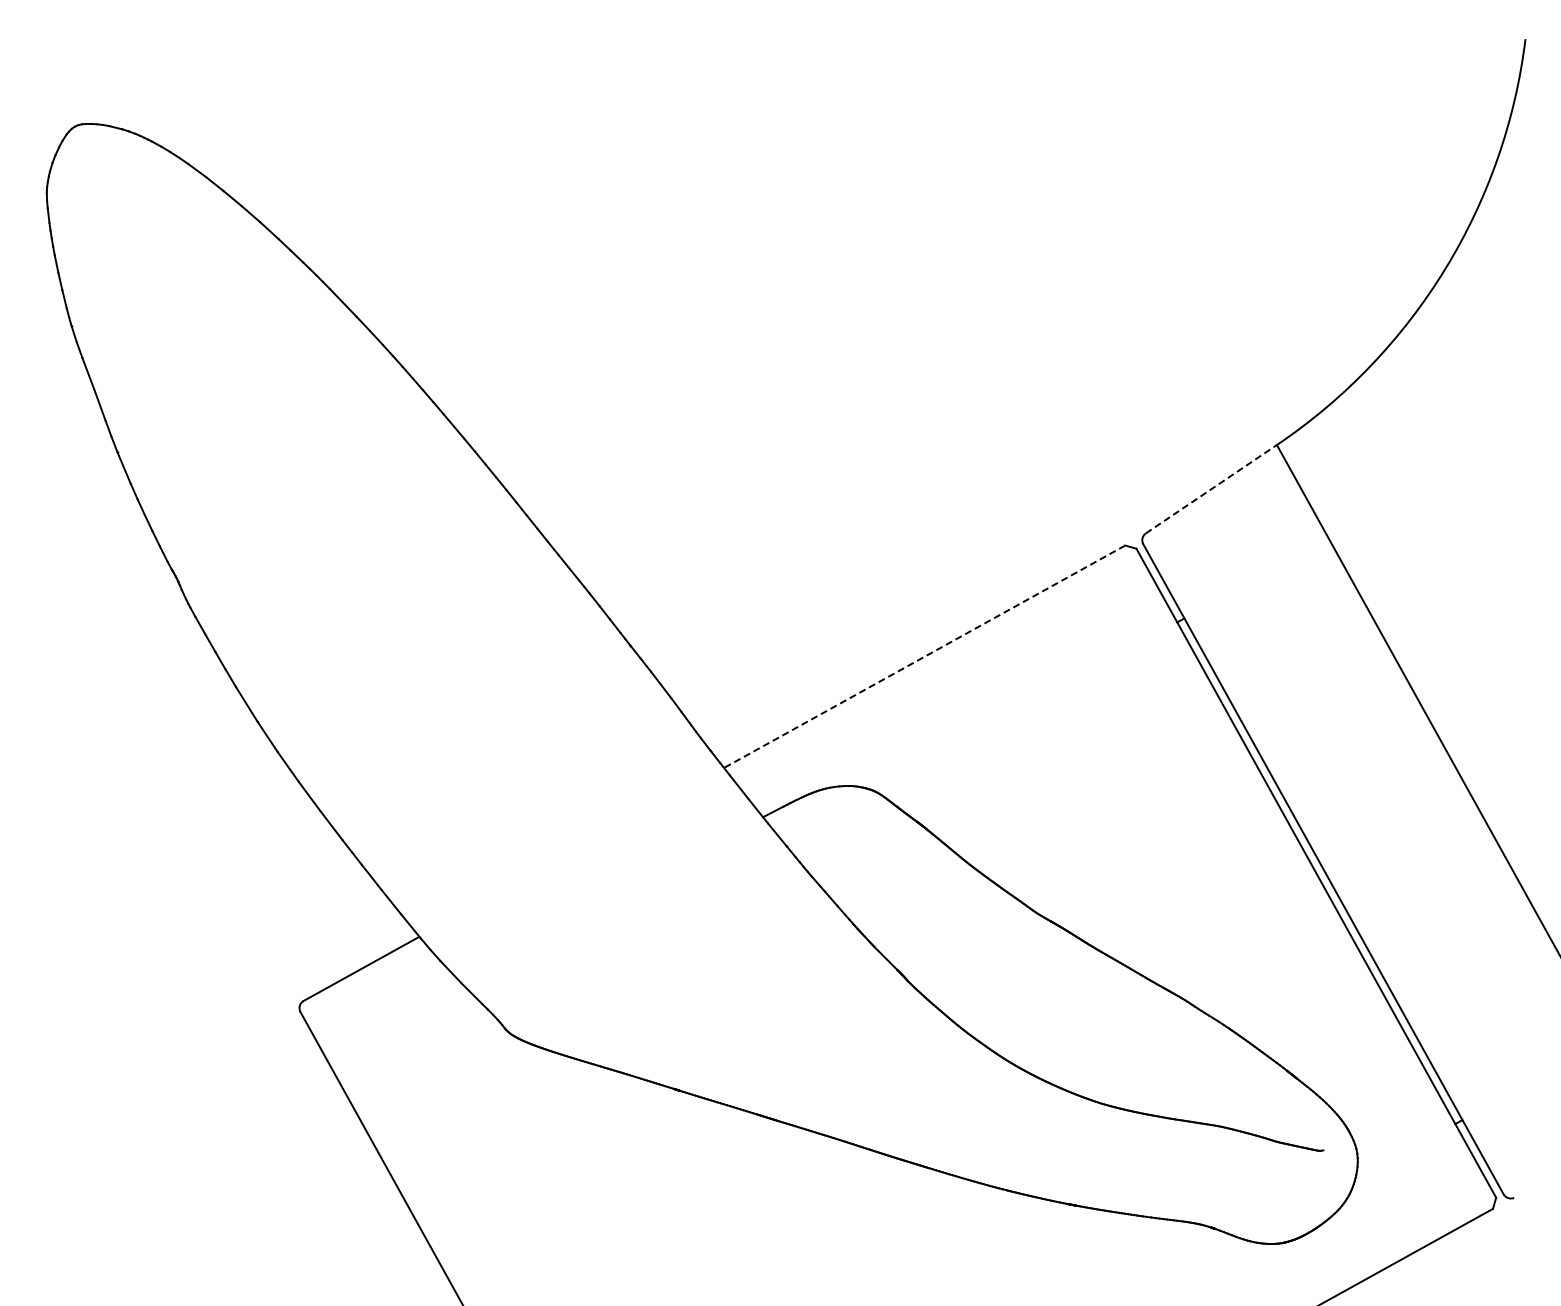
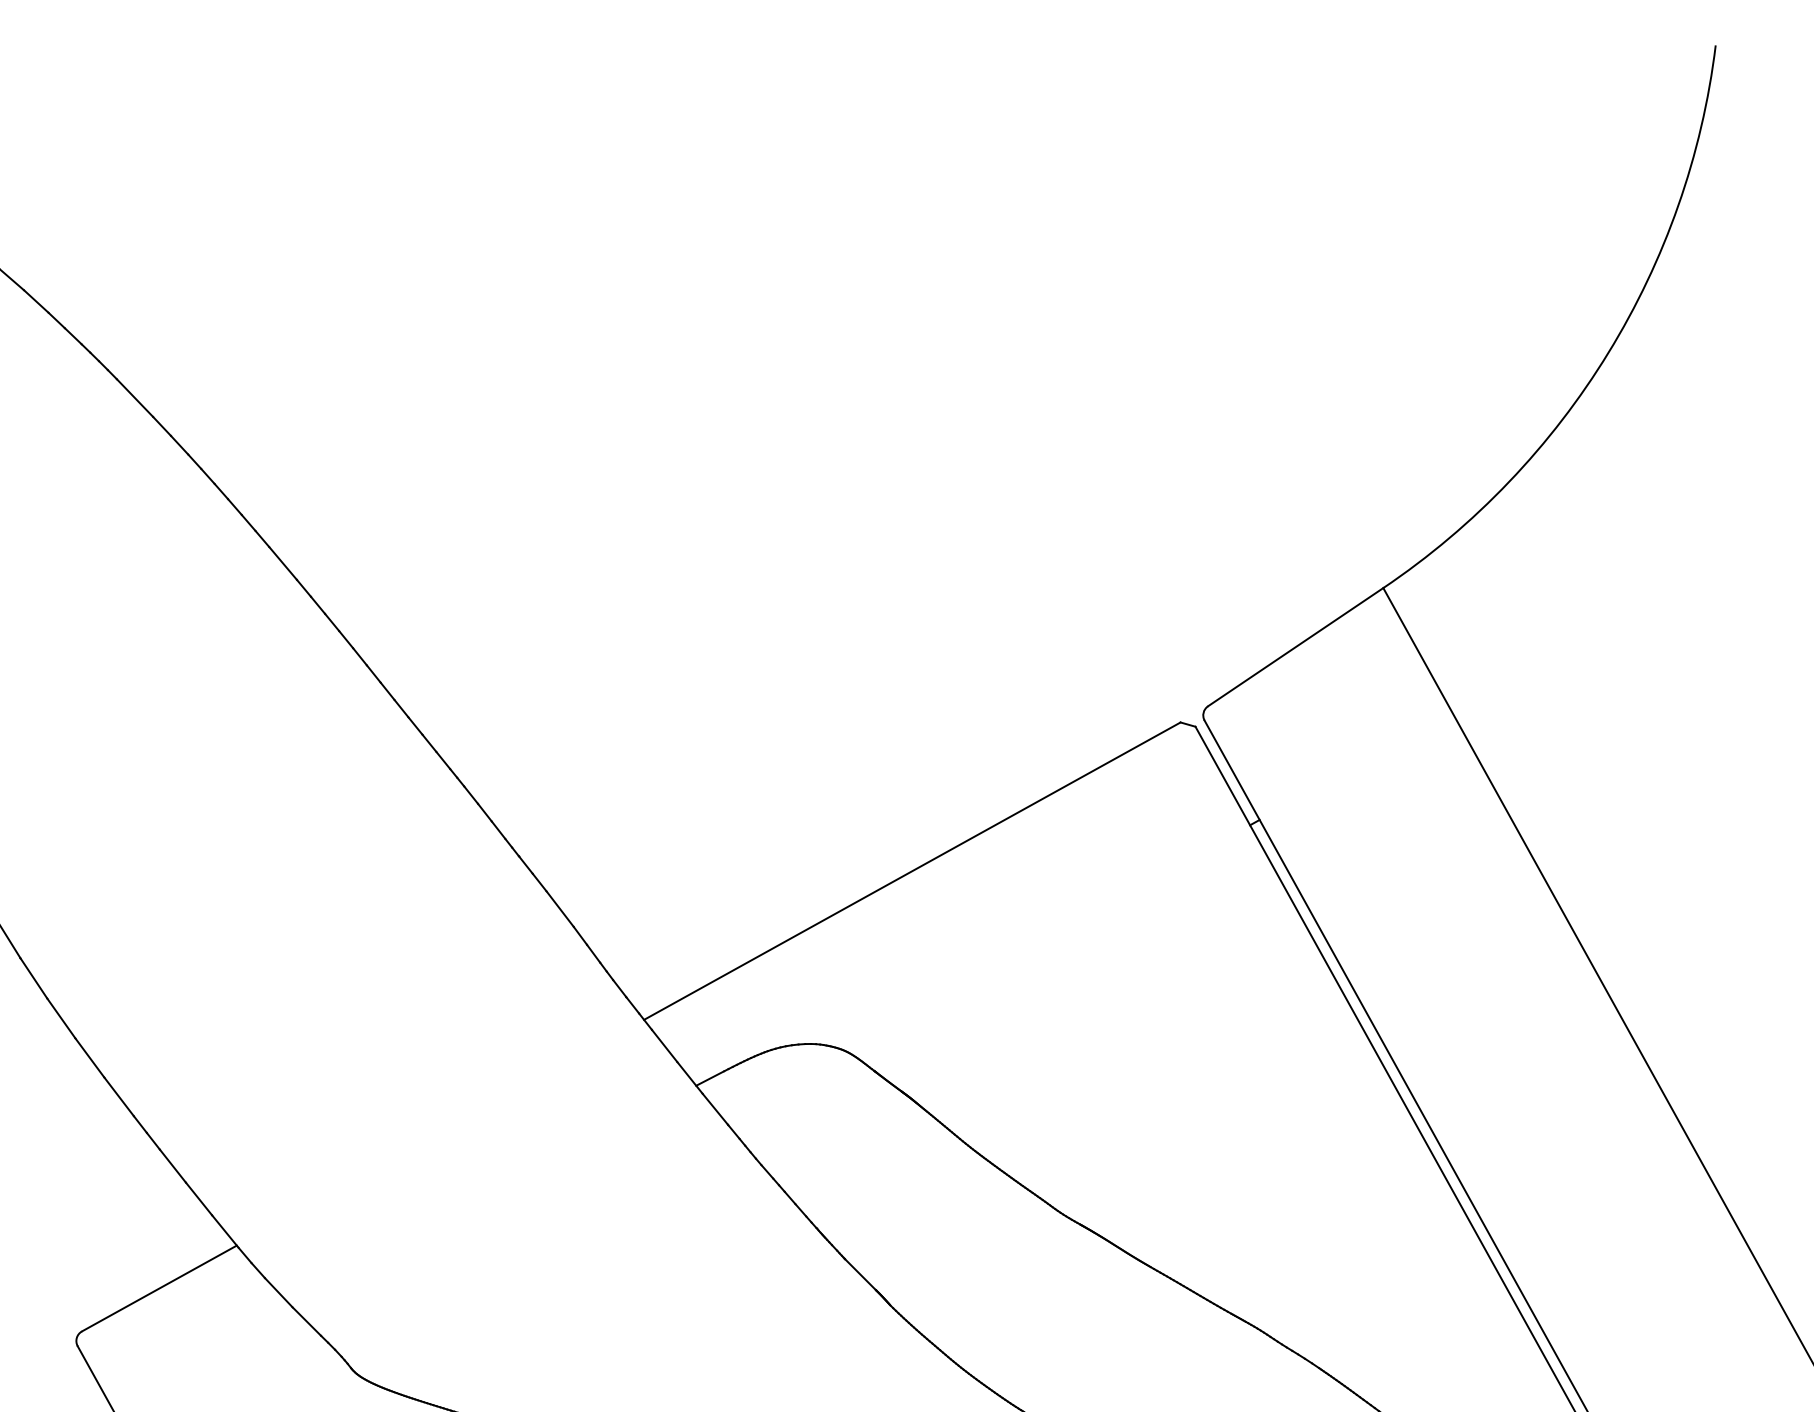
line: (1211, 488) -> (1295, 646), dashed -> solid
line: (924, 656) -> (912, 870), dashed -> solid

